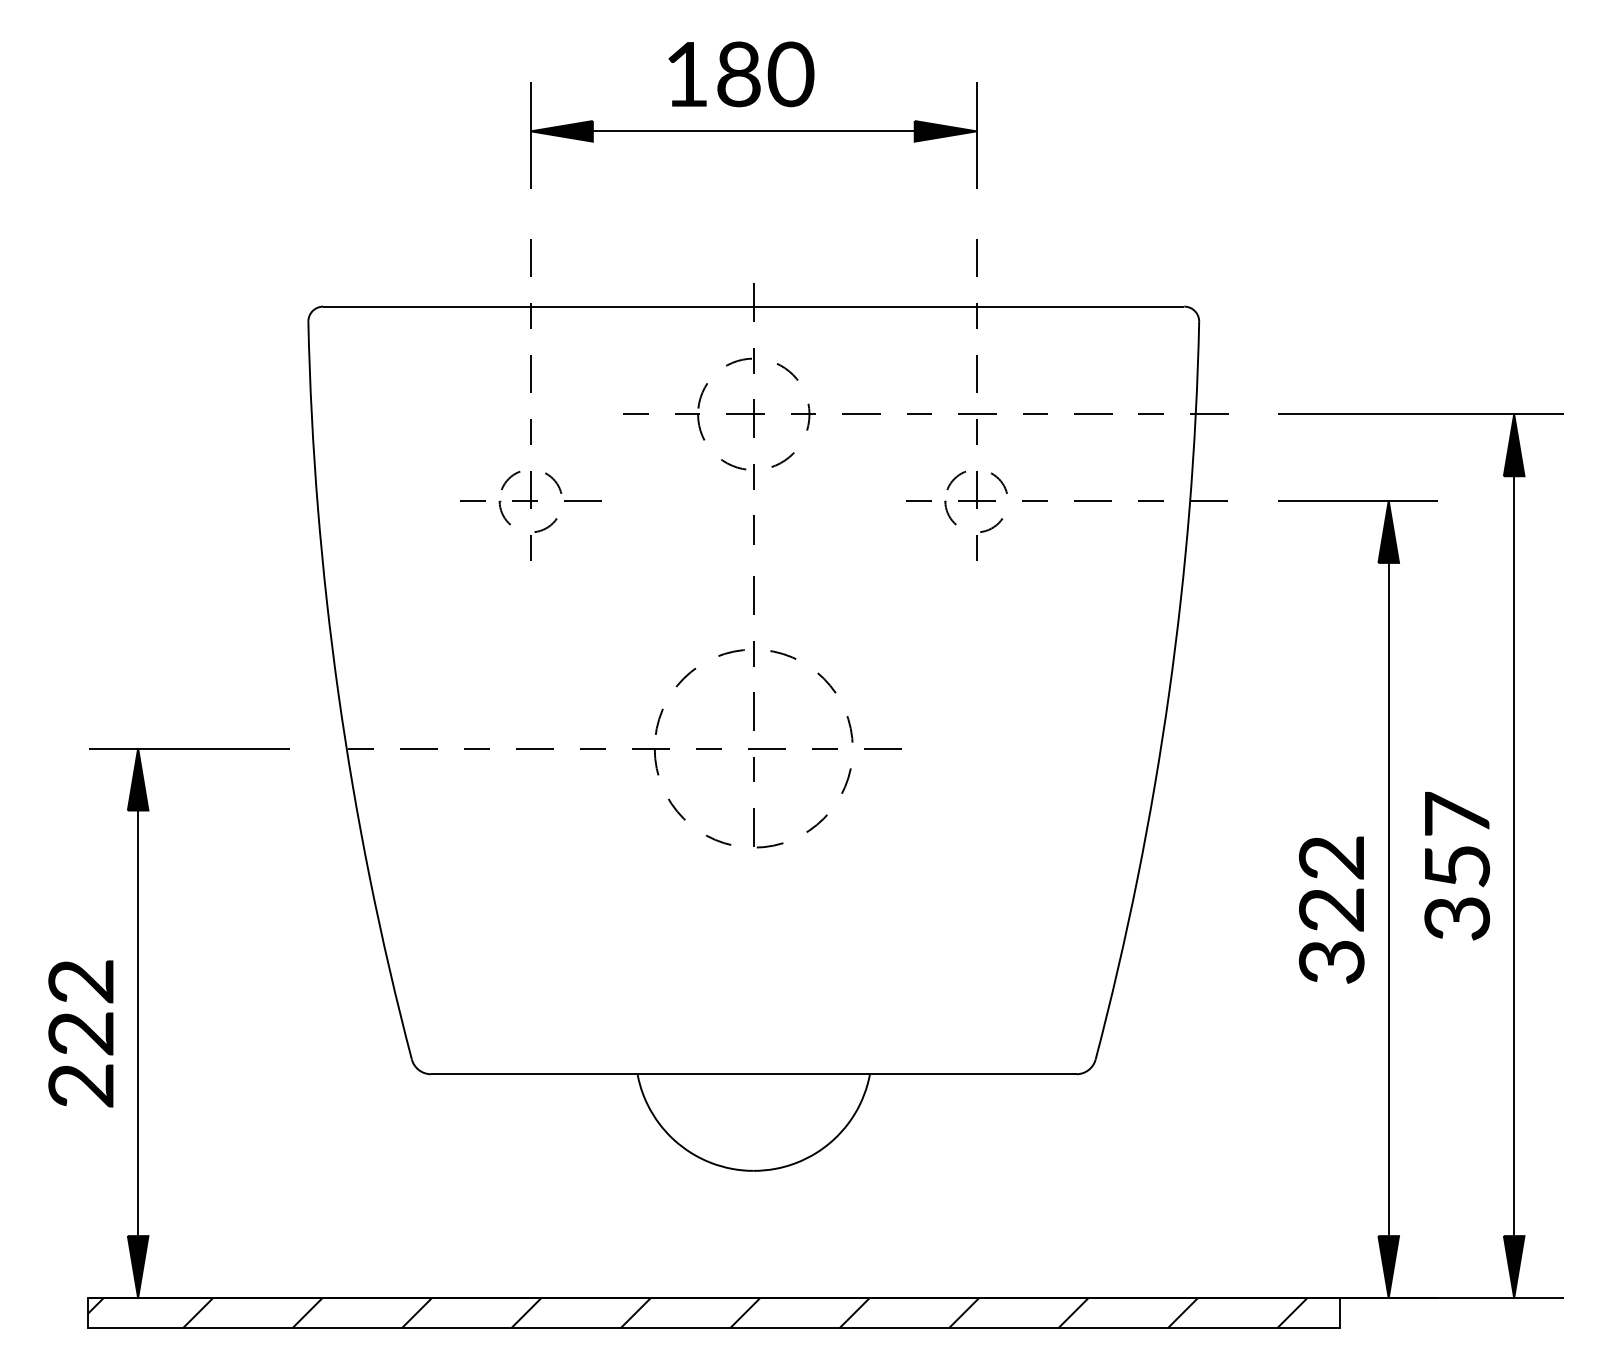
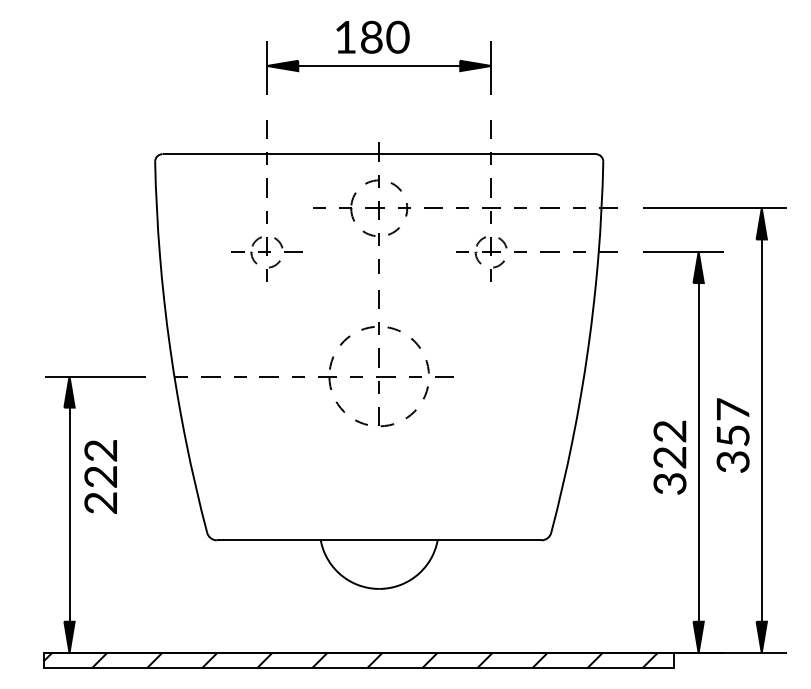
text: (80, 1032) -> (100, 476), moved

